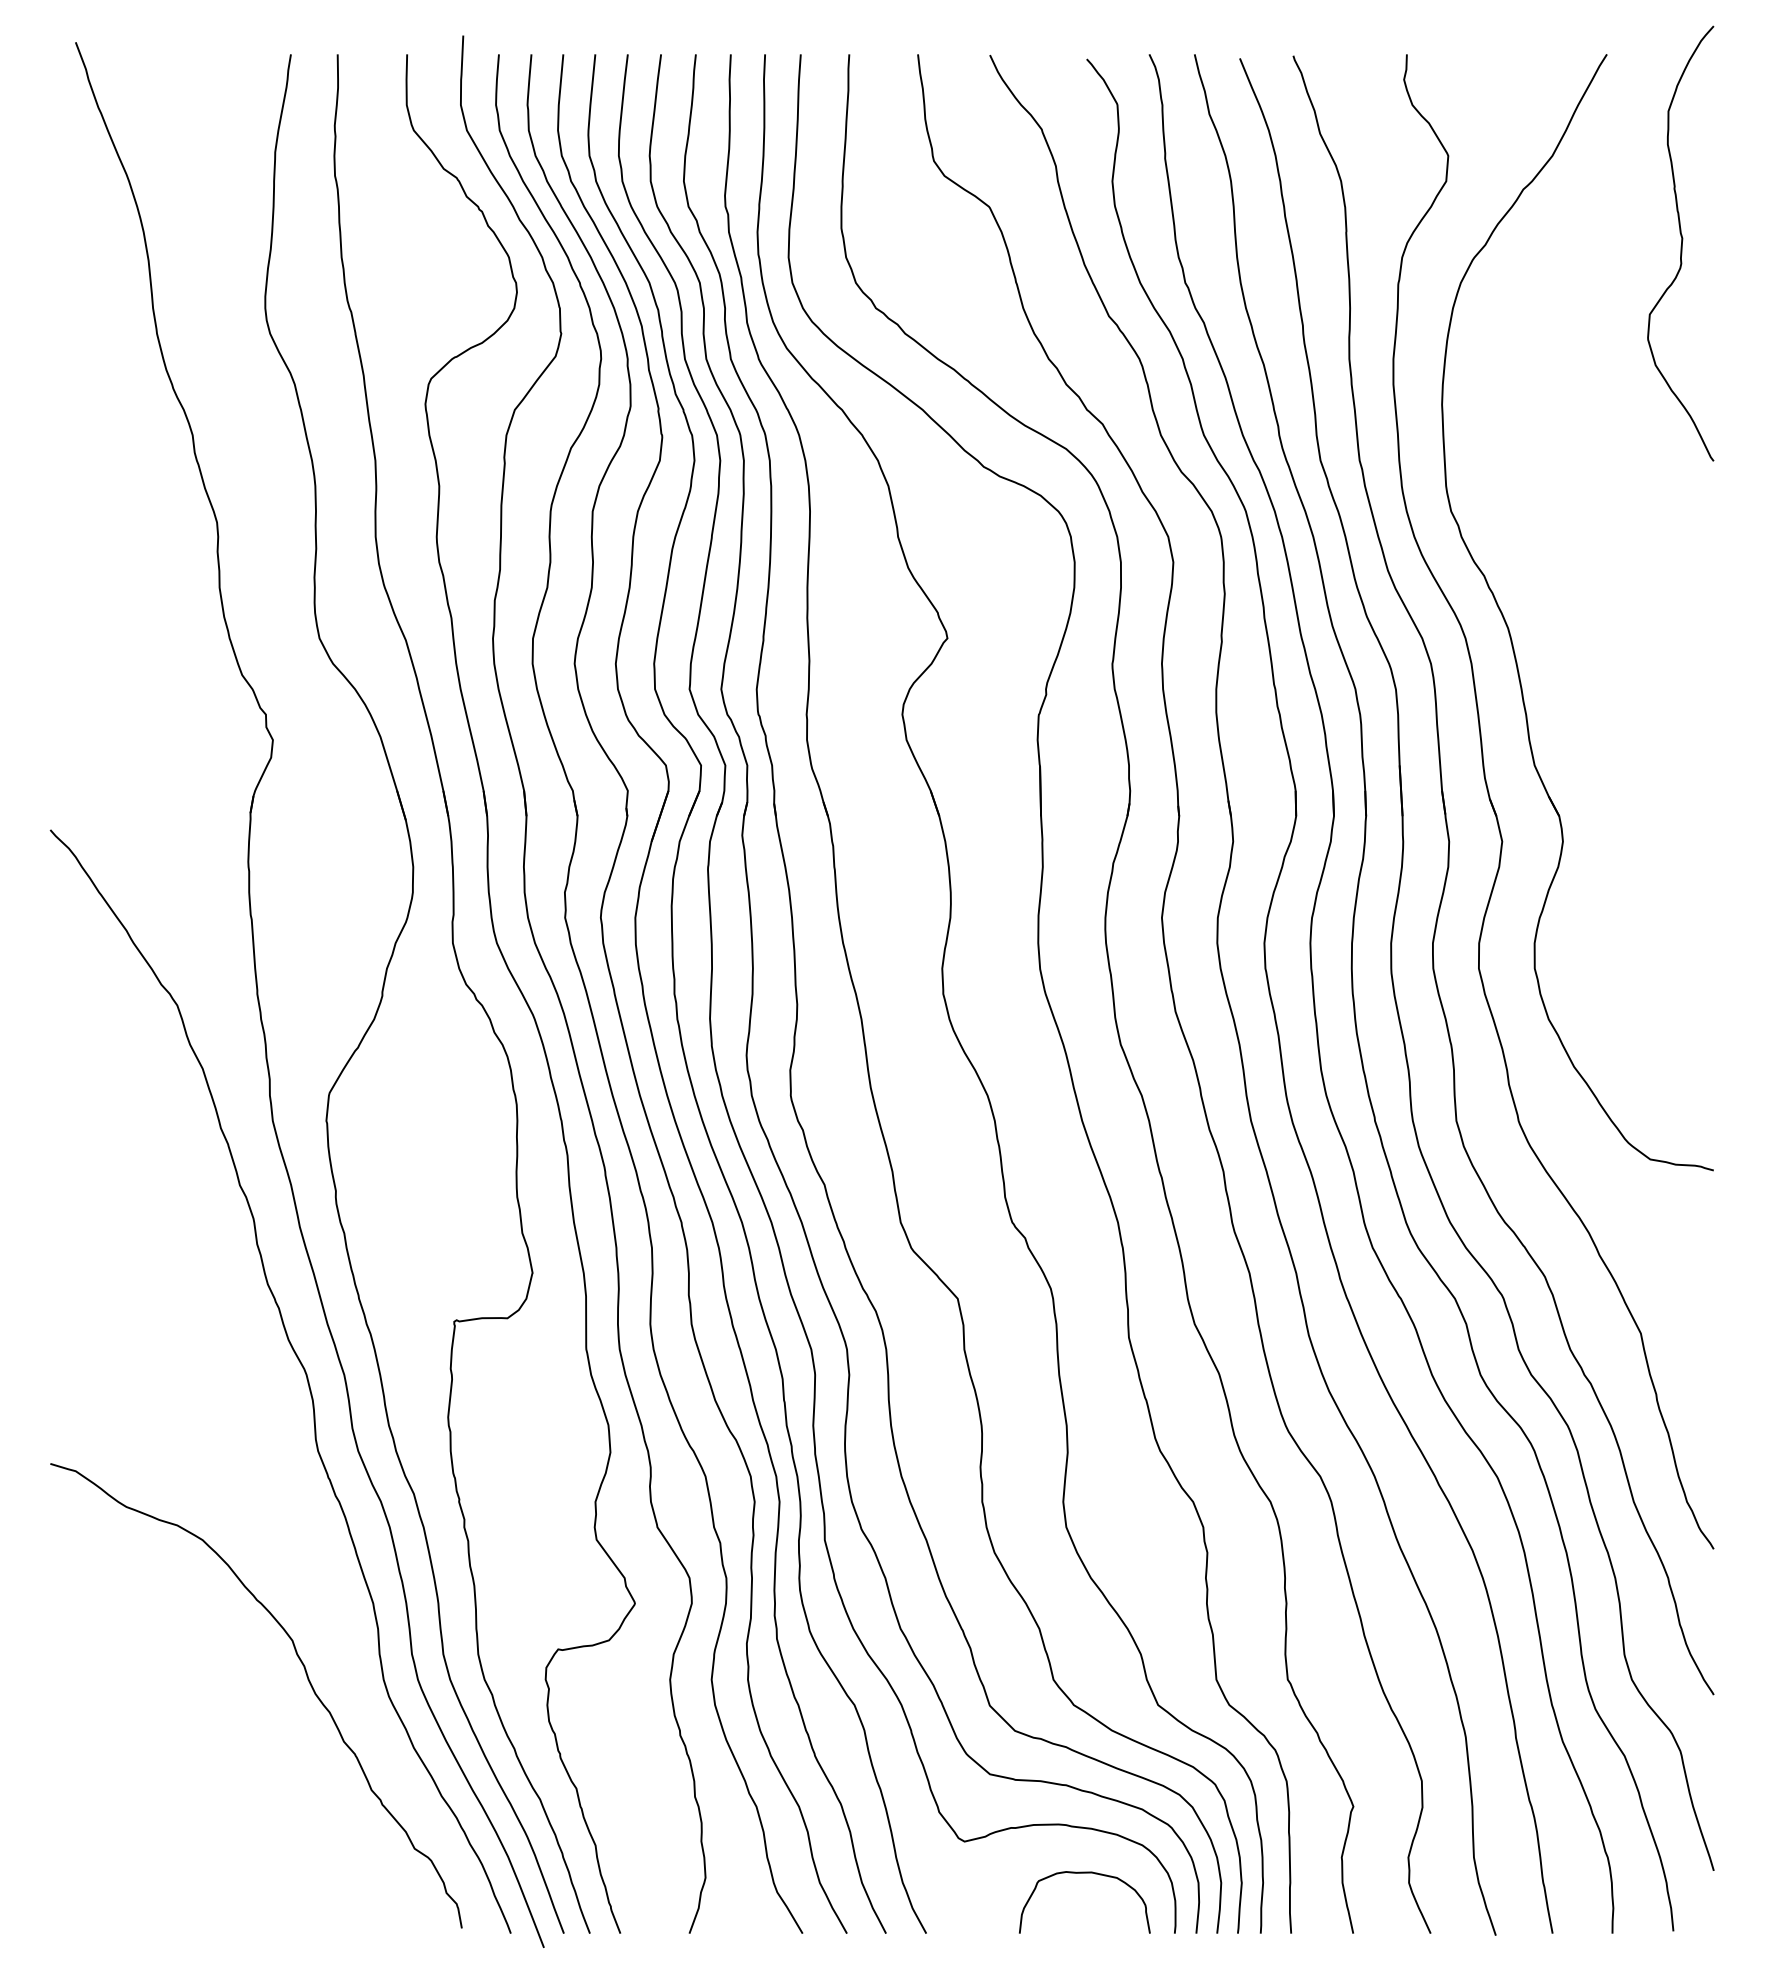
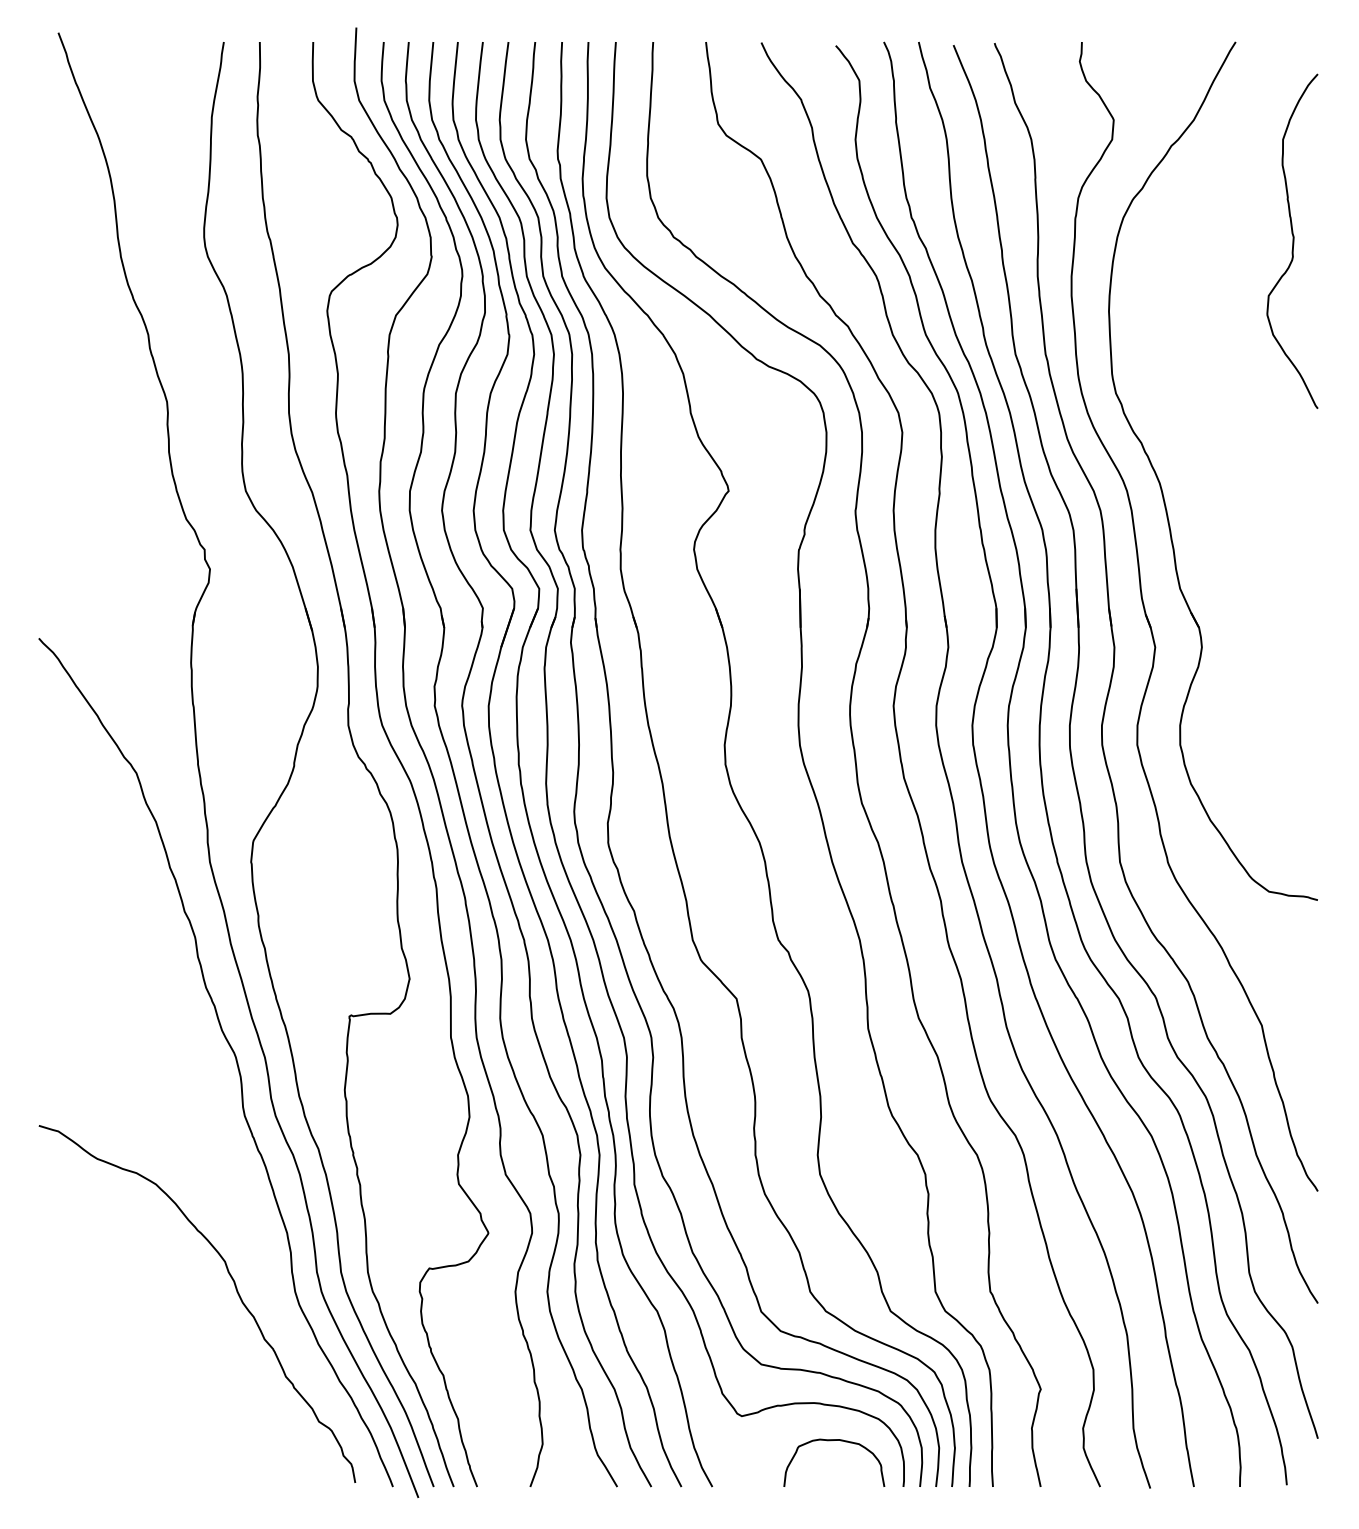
curve: (1681, 243) -> (1293, 241), moved

